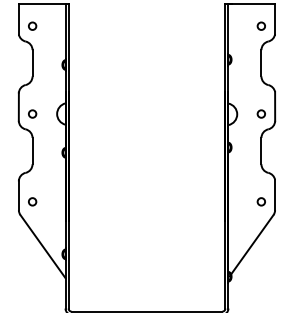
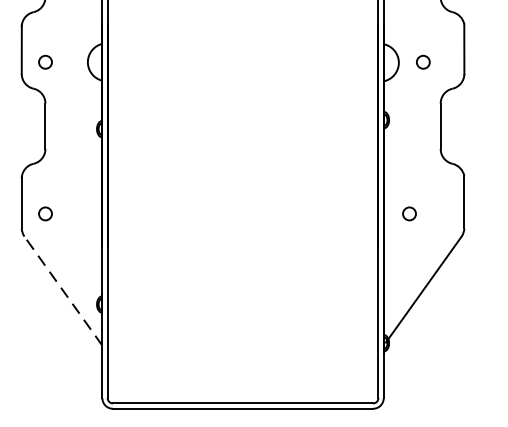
circle: (260, 113) -> (421, 61), moved
circle: (260, 201) -> (407, 213), moved
line: (42, 246) -> (62, 290), solid -> dashed

